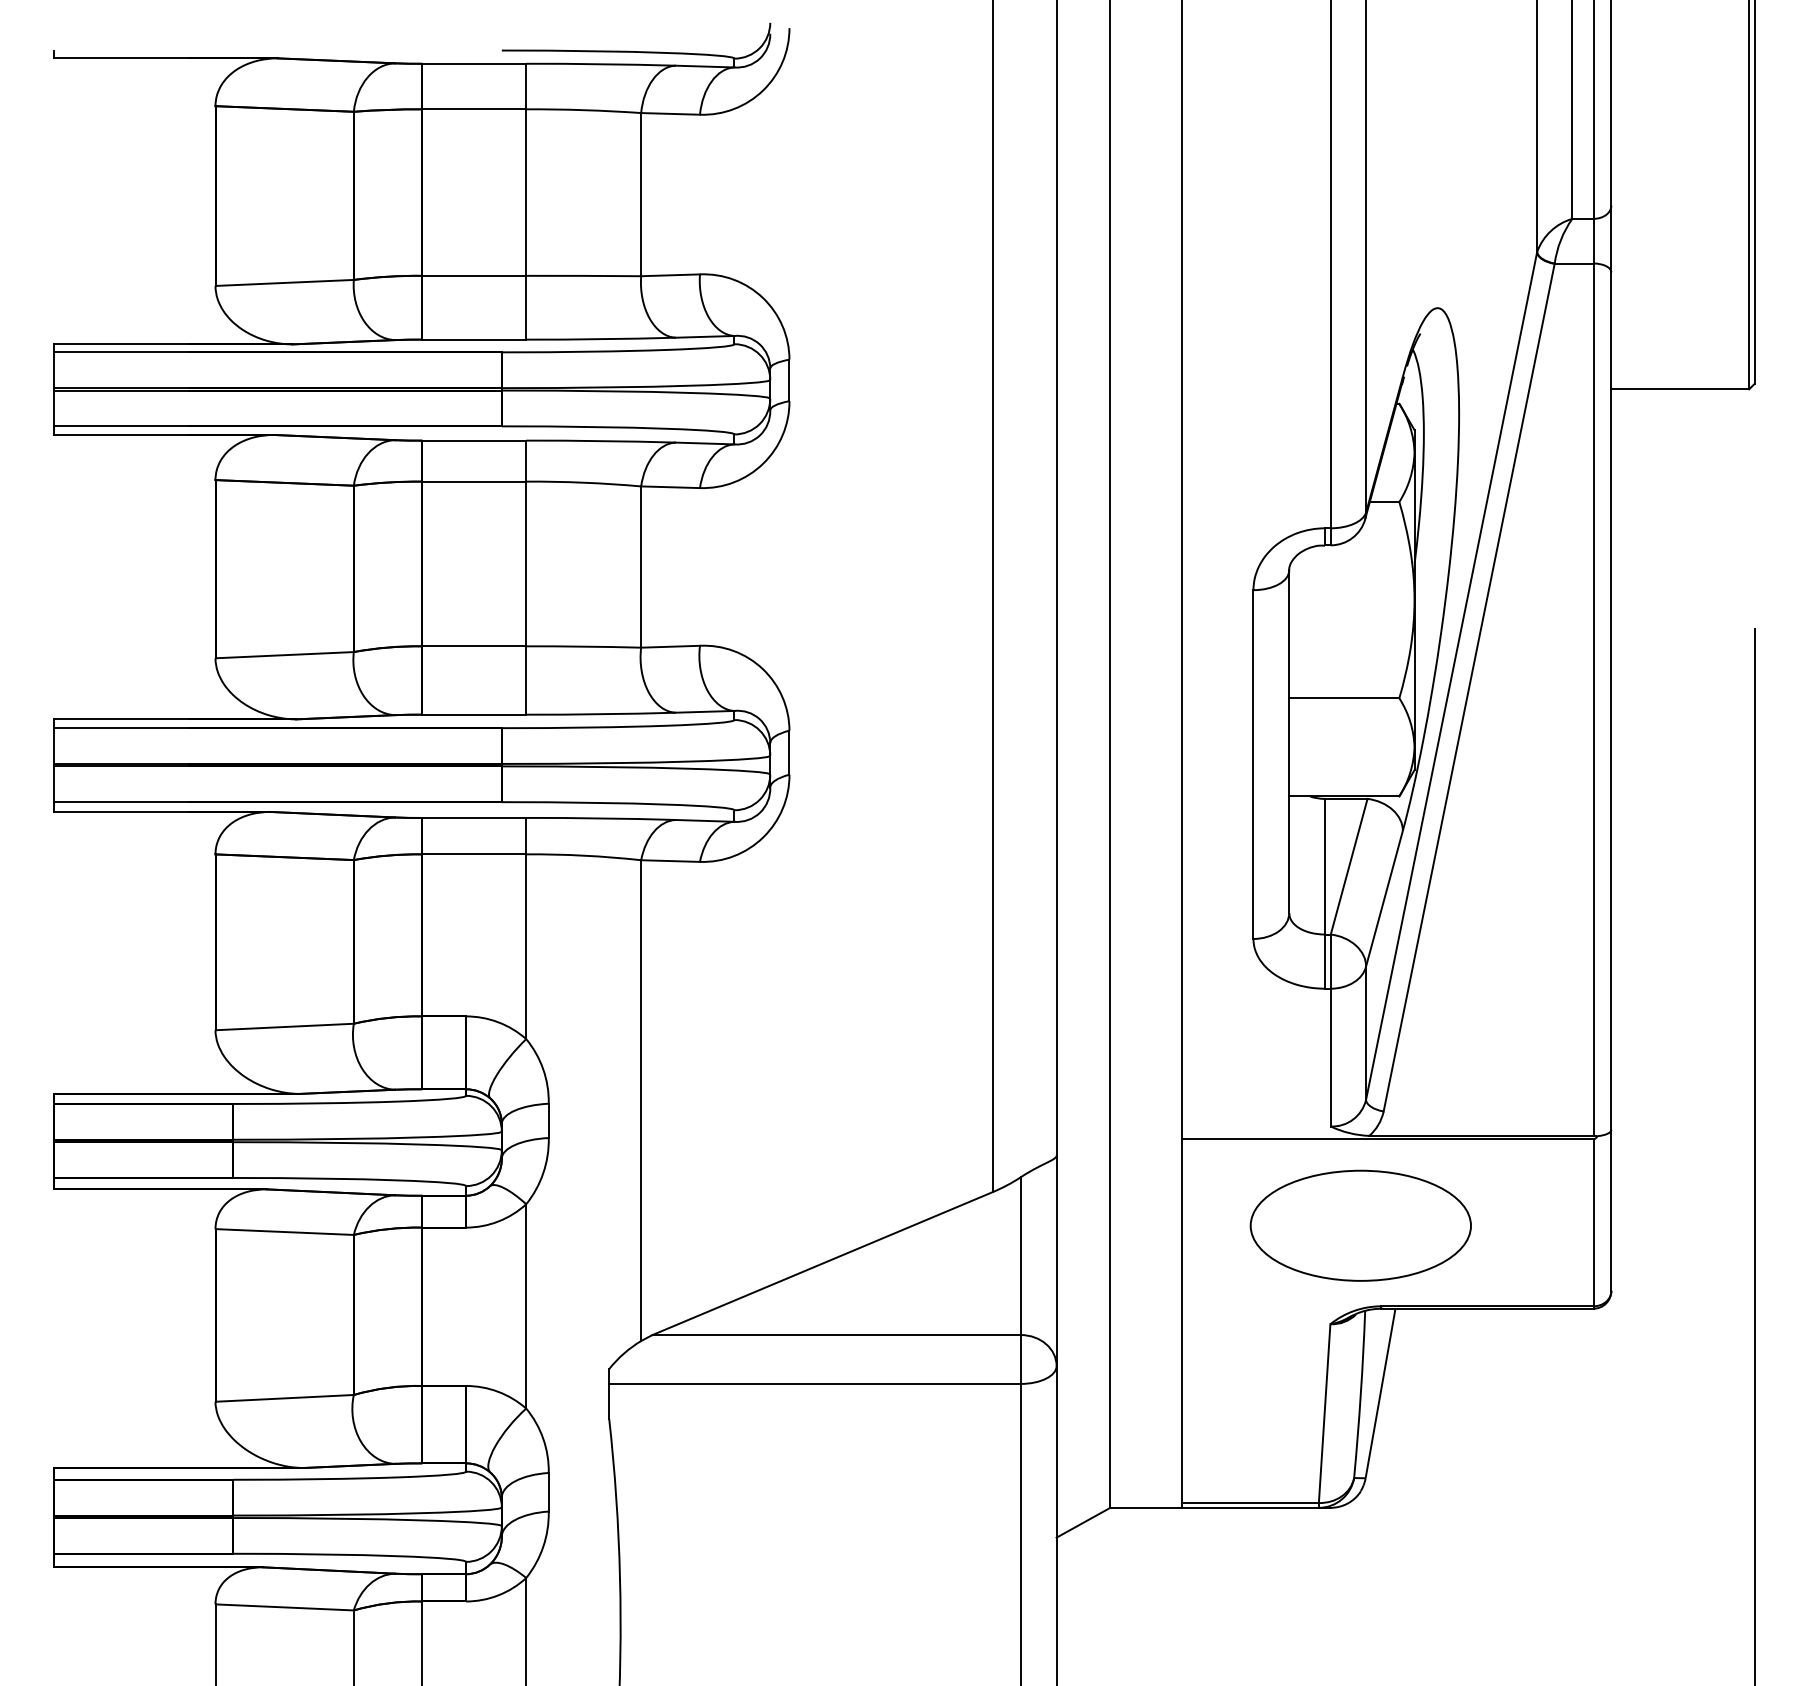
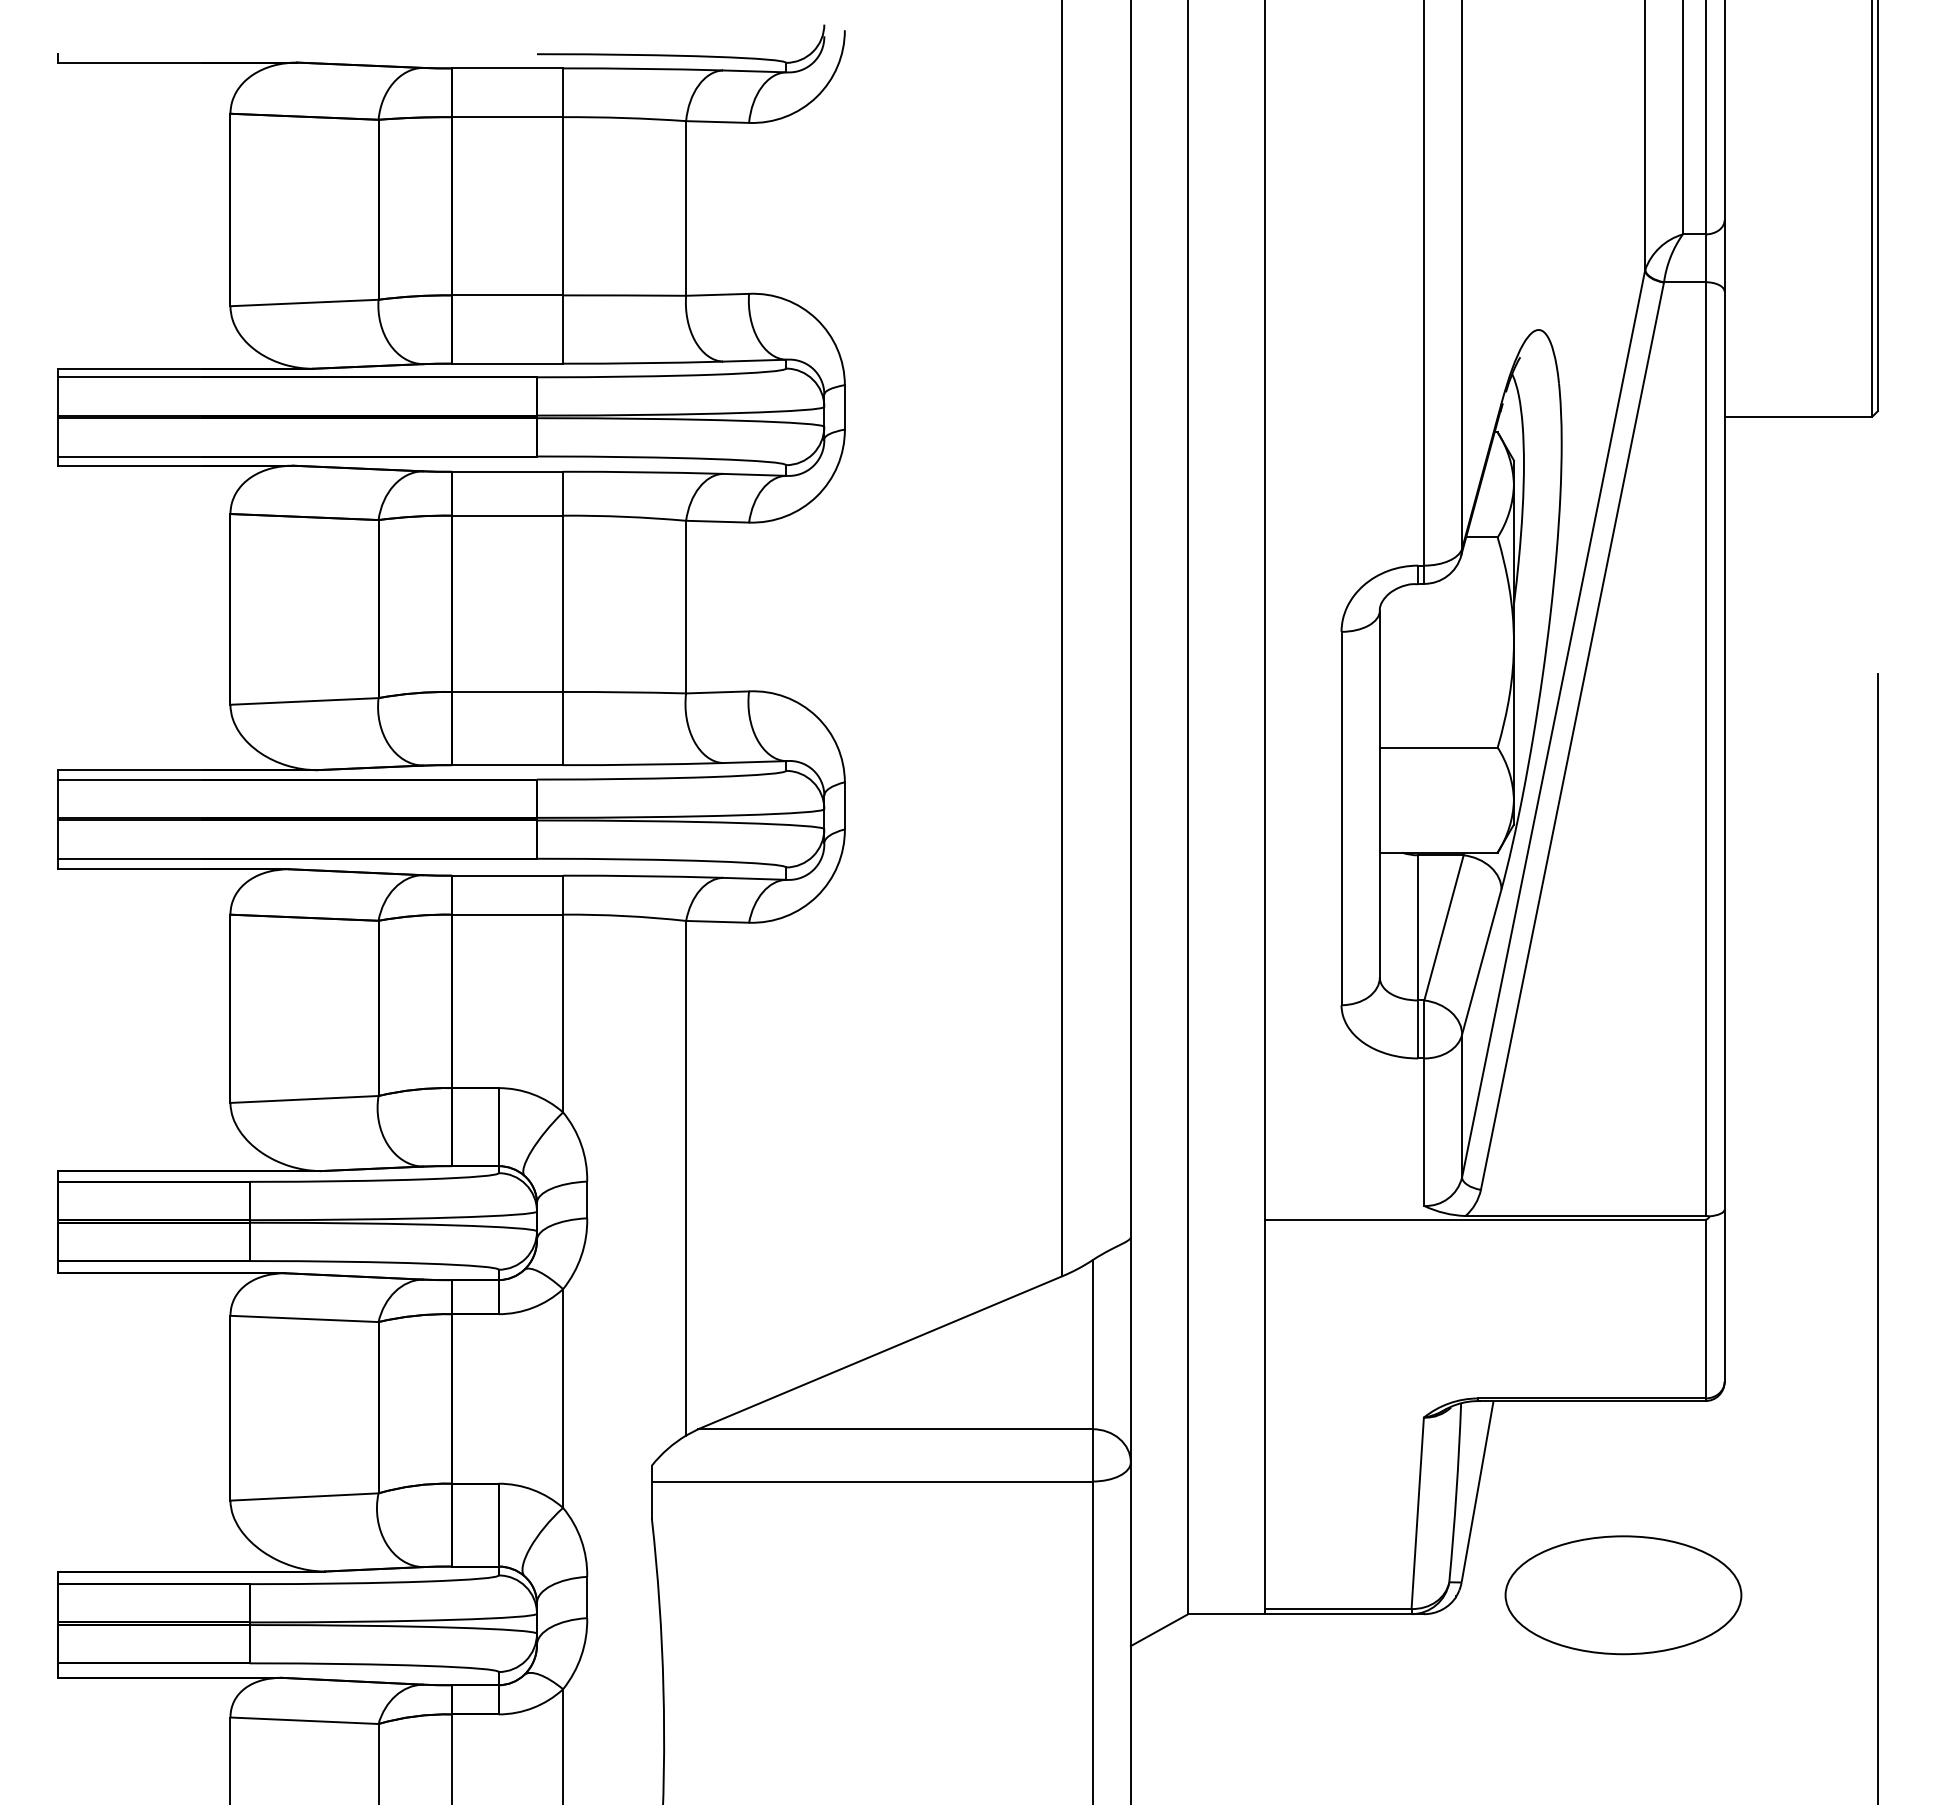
part: (1360, 1226) -> (1623, 1595), moved

